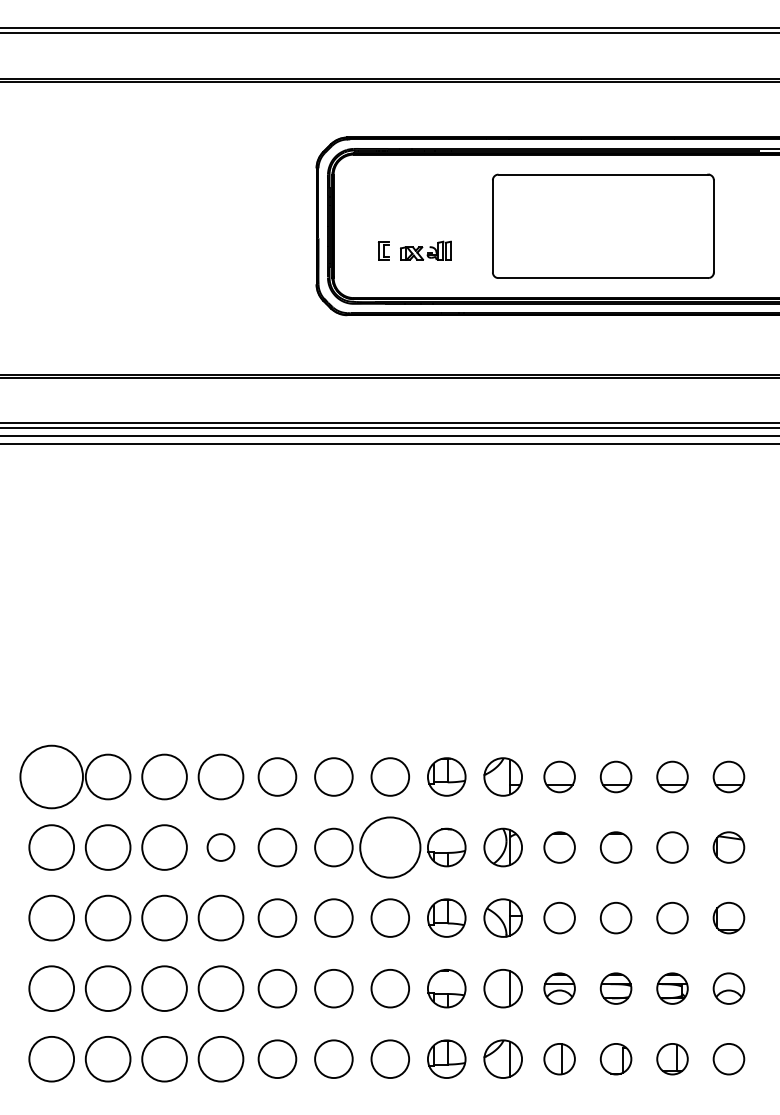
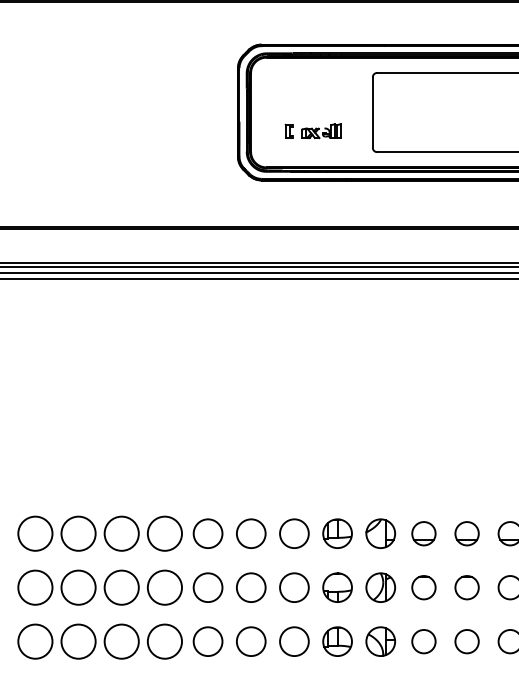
circle: (51, 776) -> (35, 533), size x0.71
circle: (220, 847) -> (164, 587), size x1.67
circle: (390, 847) -> (294, 587), size x0.62

